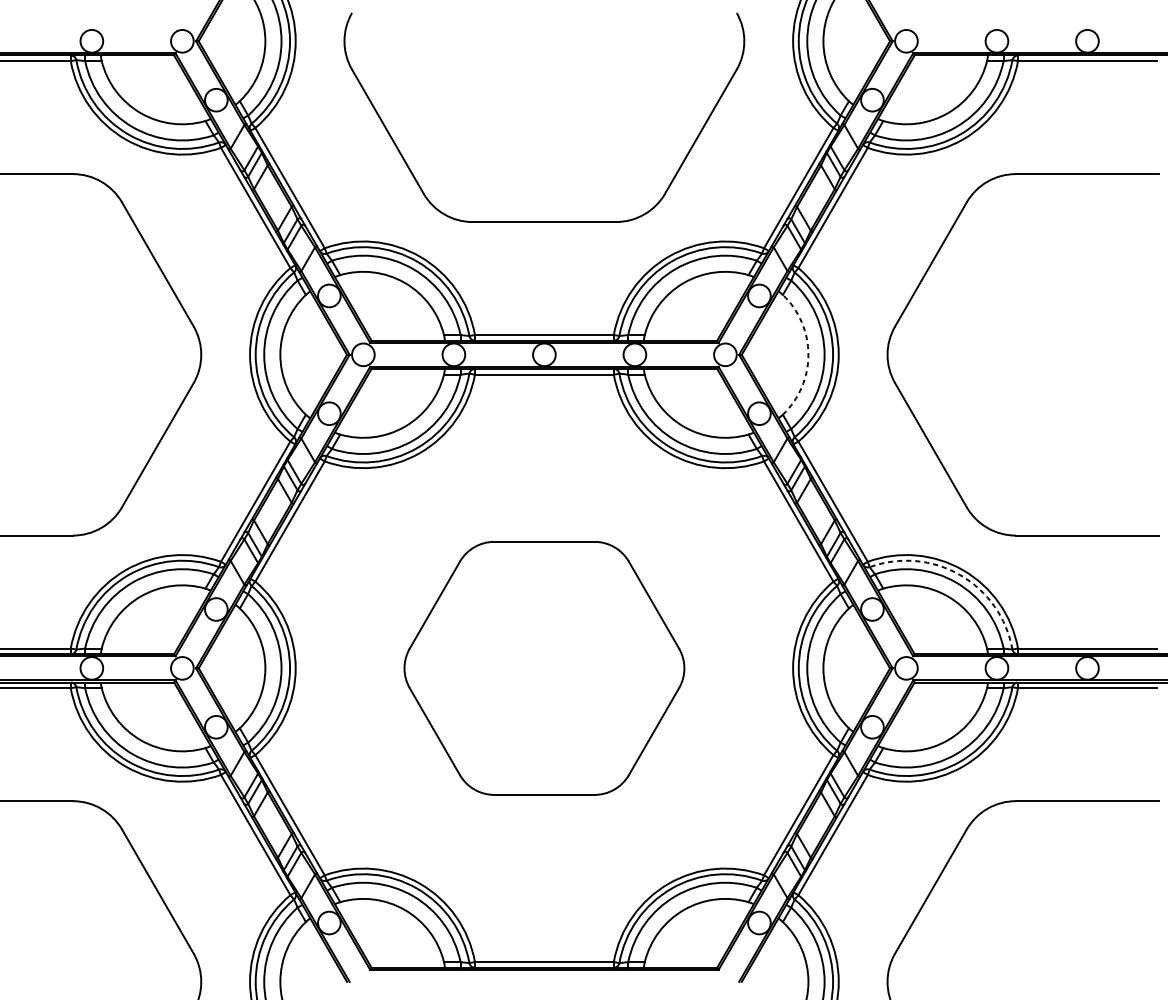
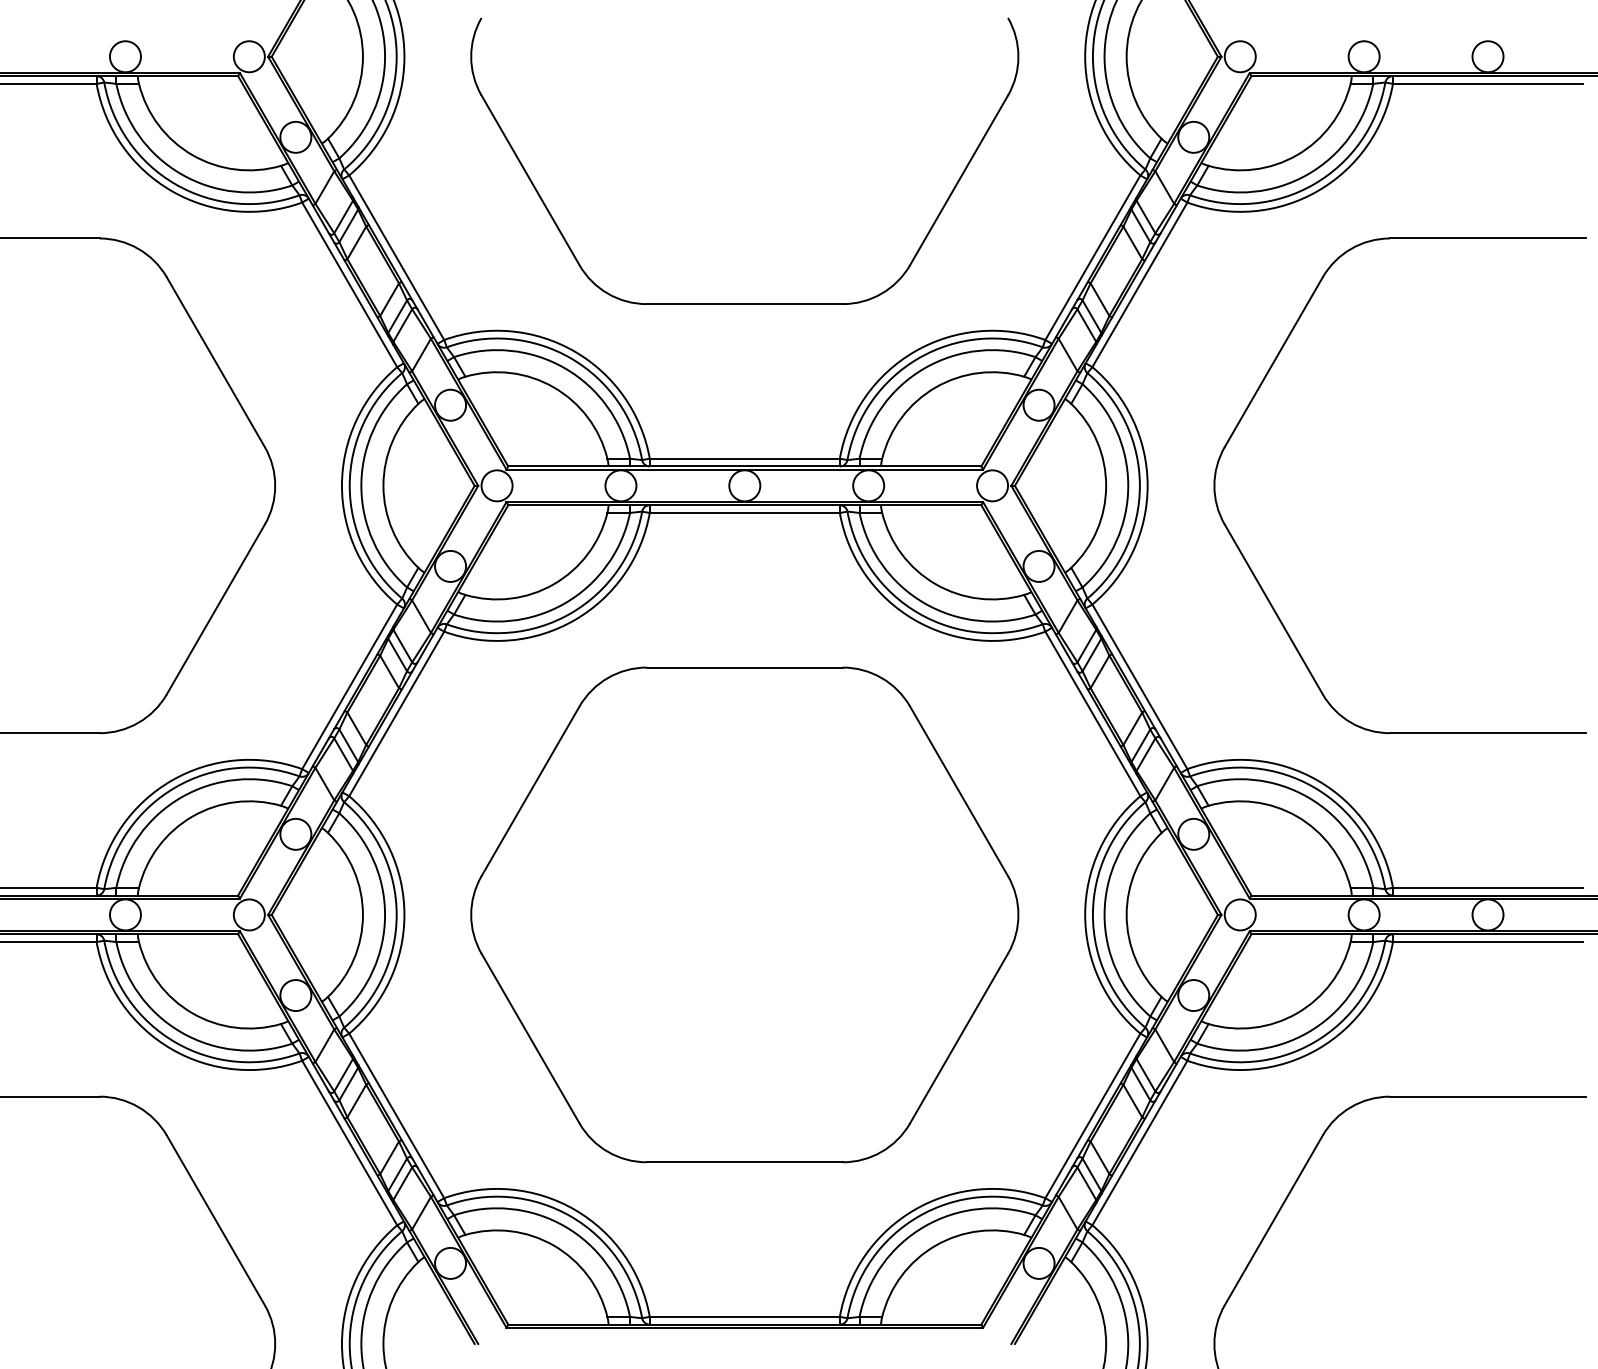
arc: (808, 354) -> (1106, 485), dashed -> solid
arc: (959, 575) -> (1313, 787), dashed -> solid
part: (544, 668) -> (744, 914), size x1.43

